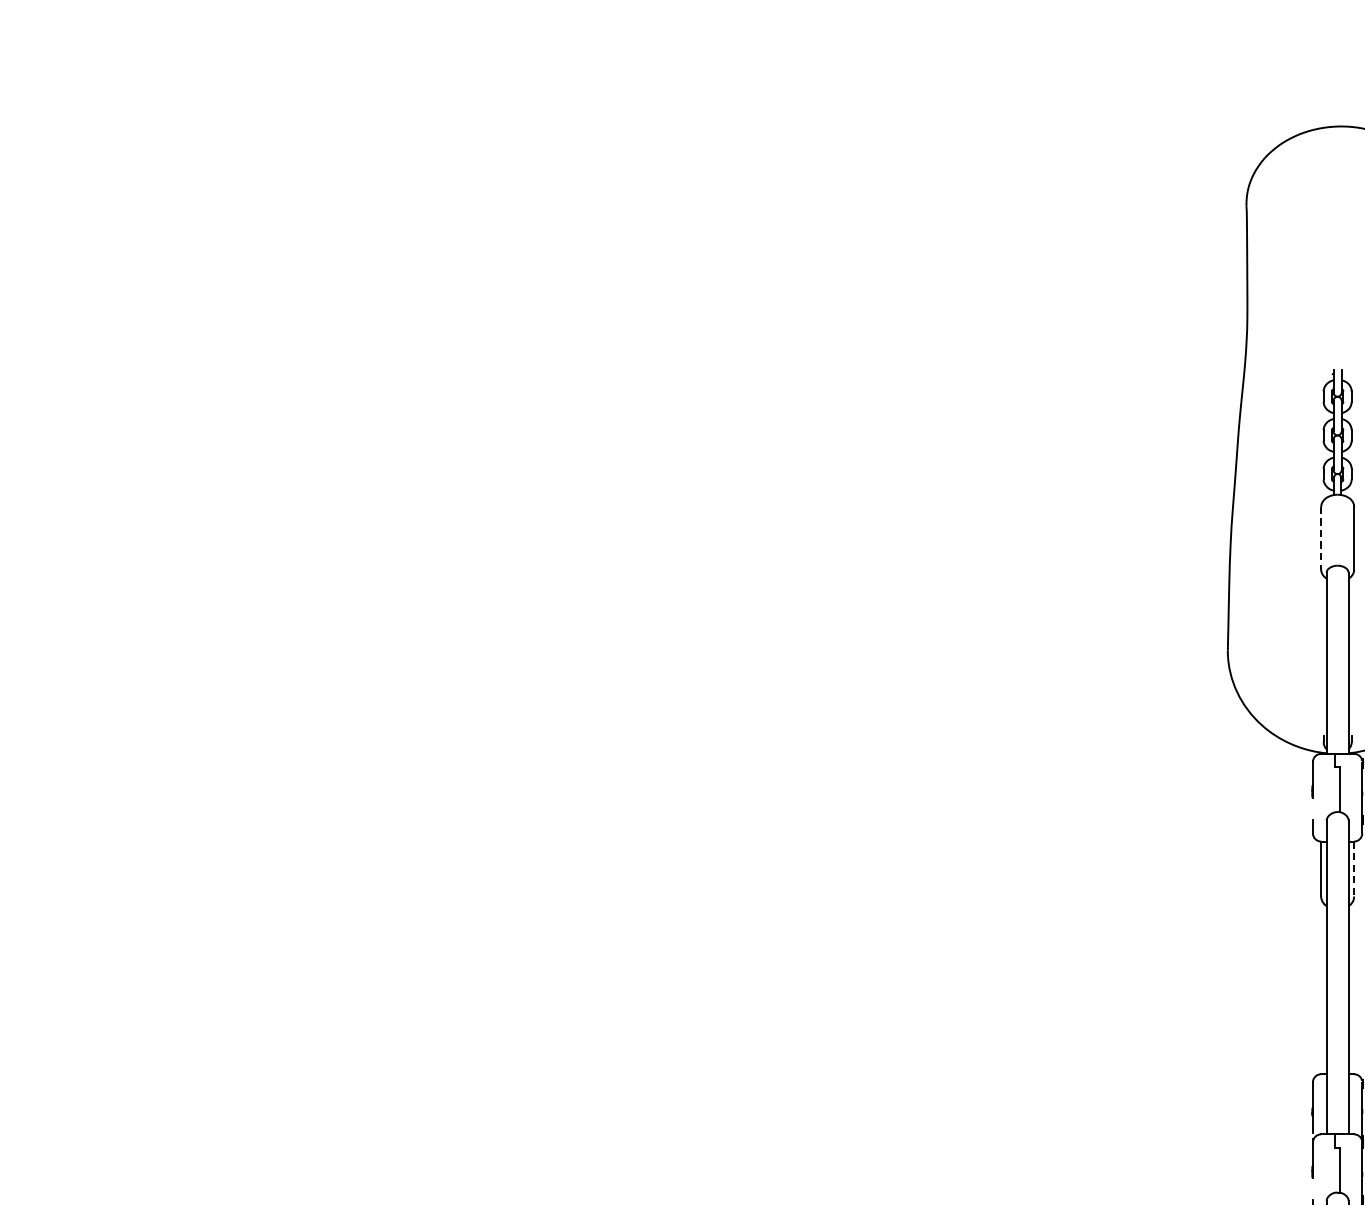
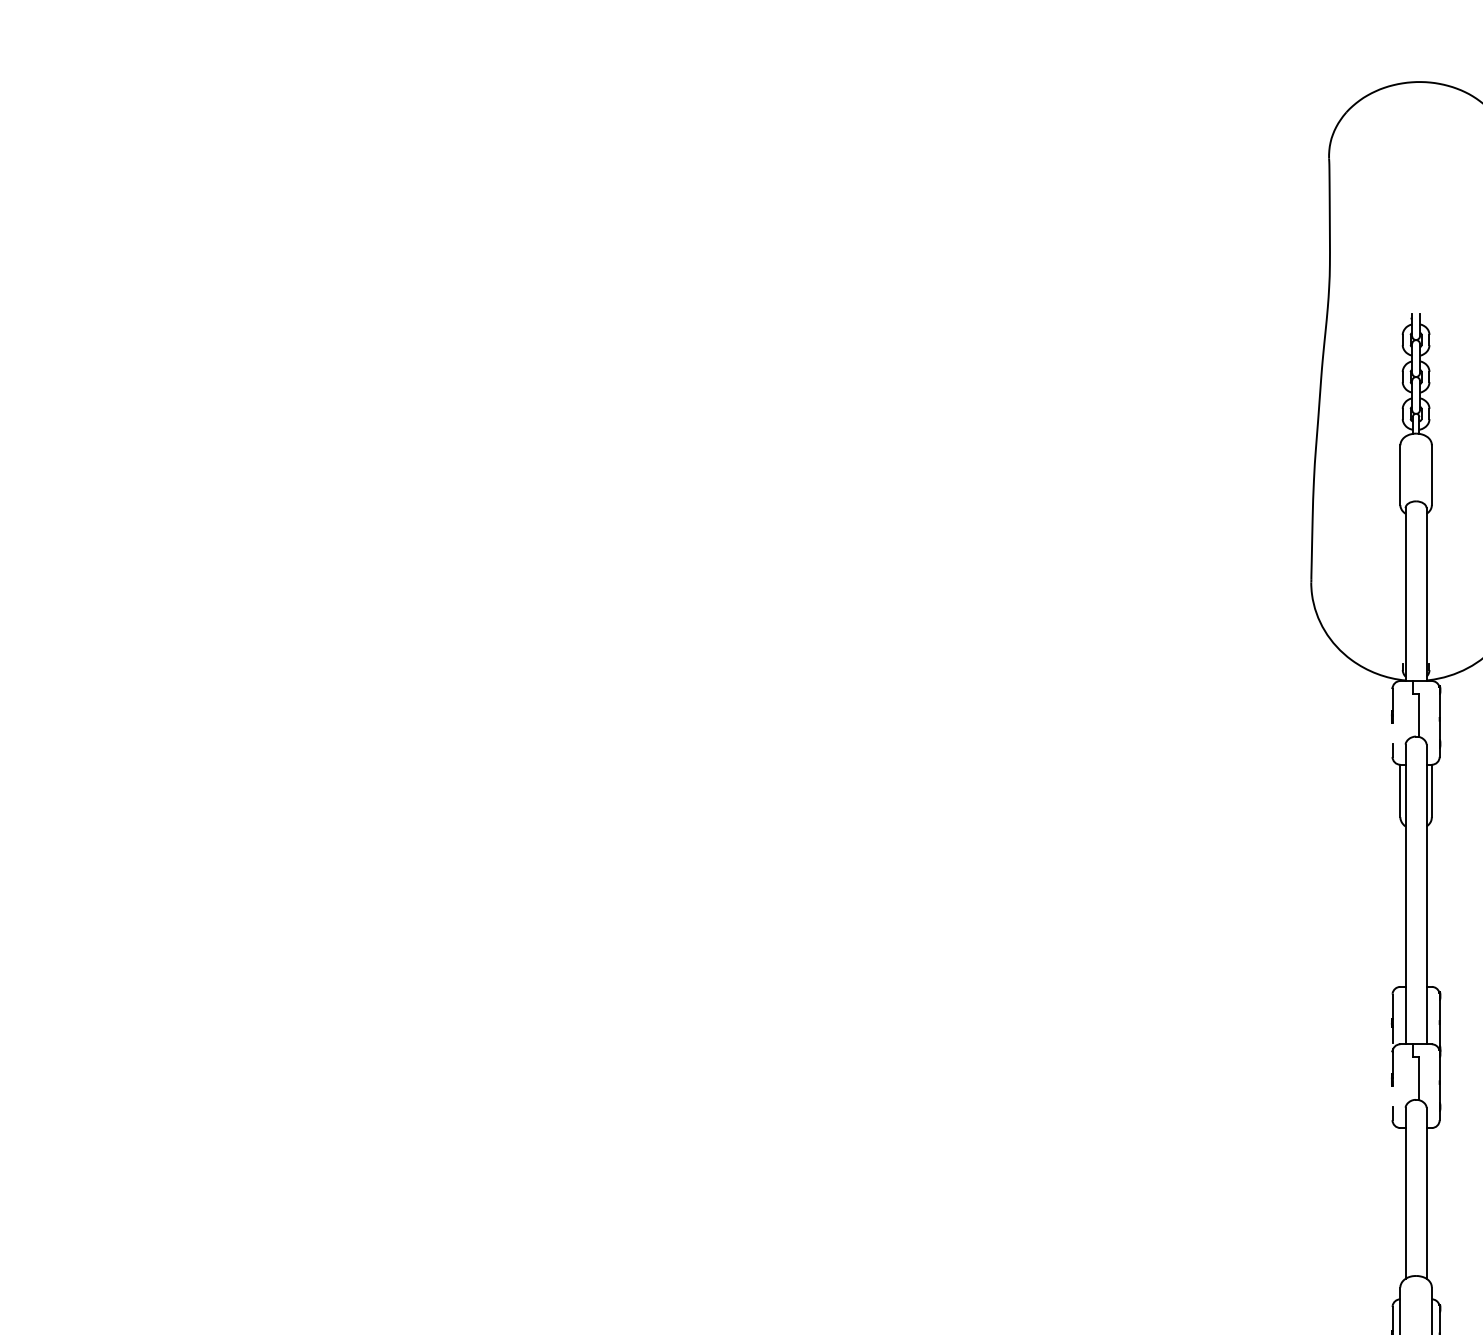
line: (1321, 538) -> (1400, 475), dashed -> solid
line: (1353, 869) -> (1431, 791), dashed -> solid

